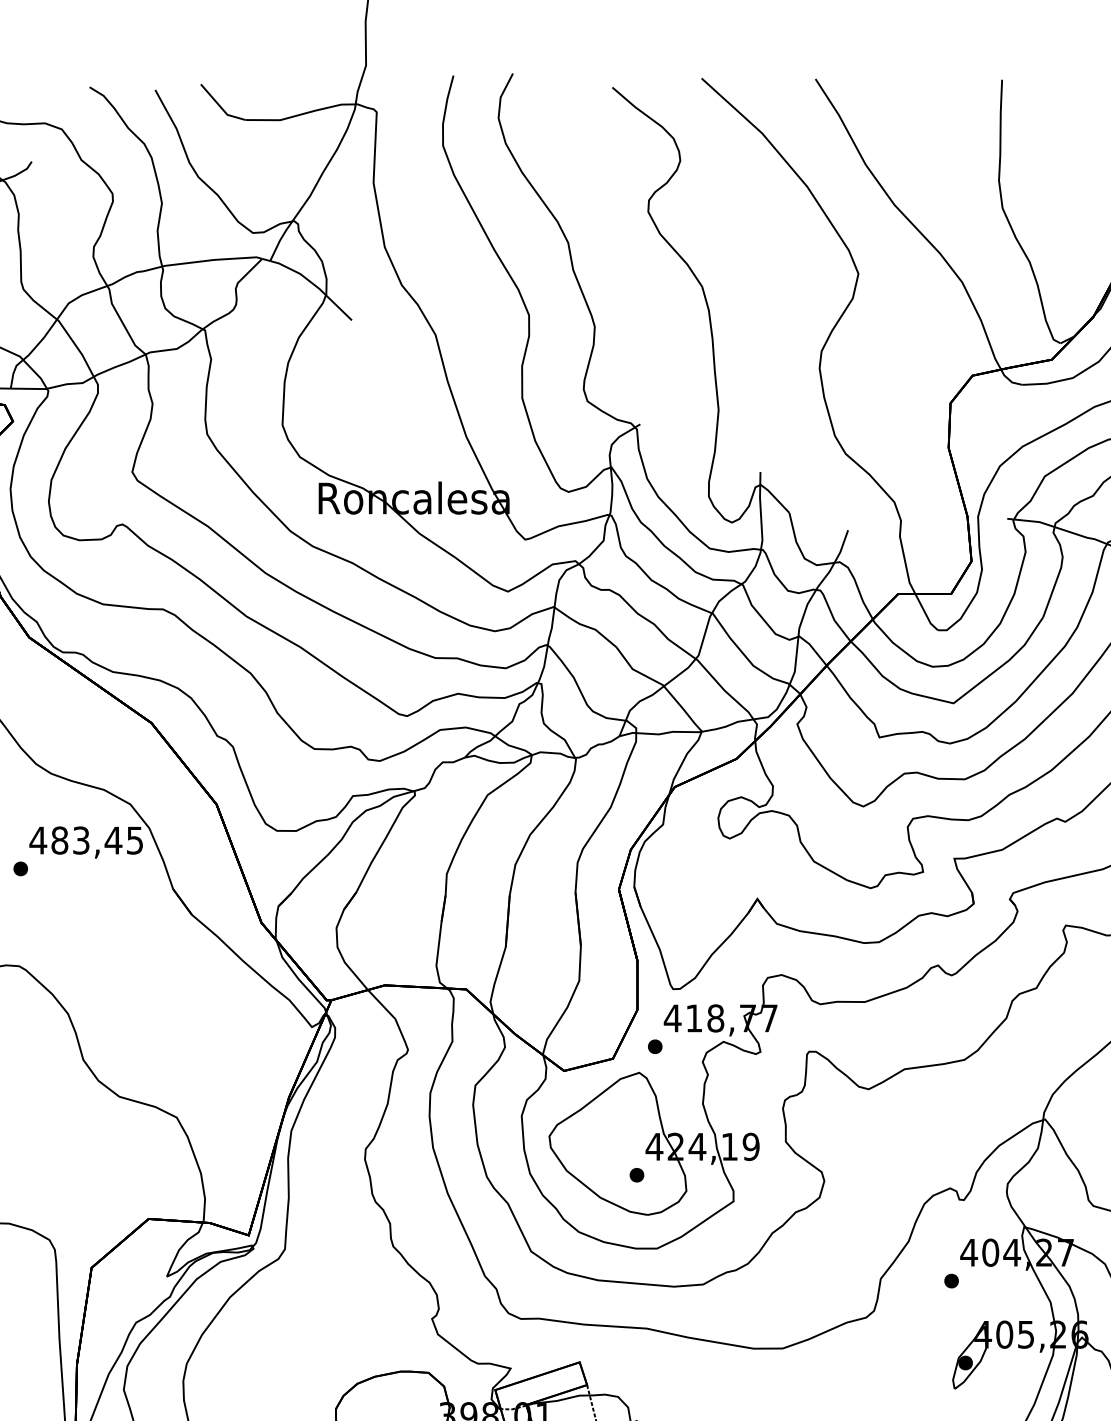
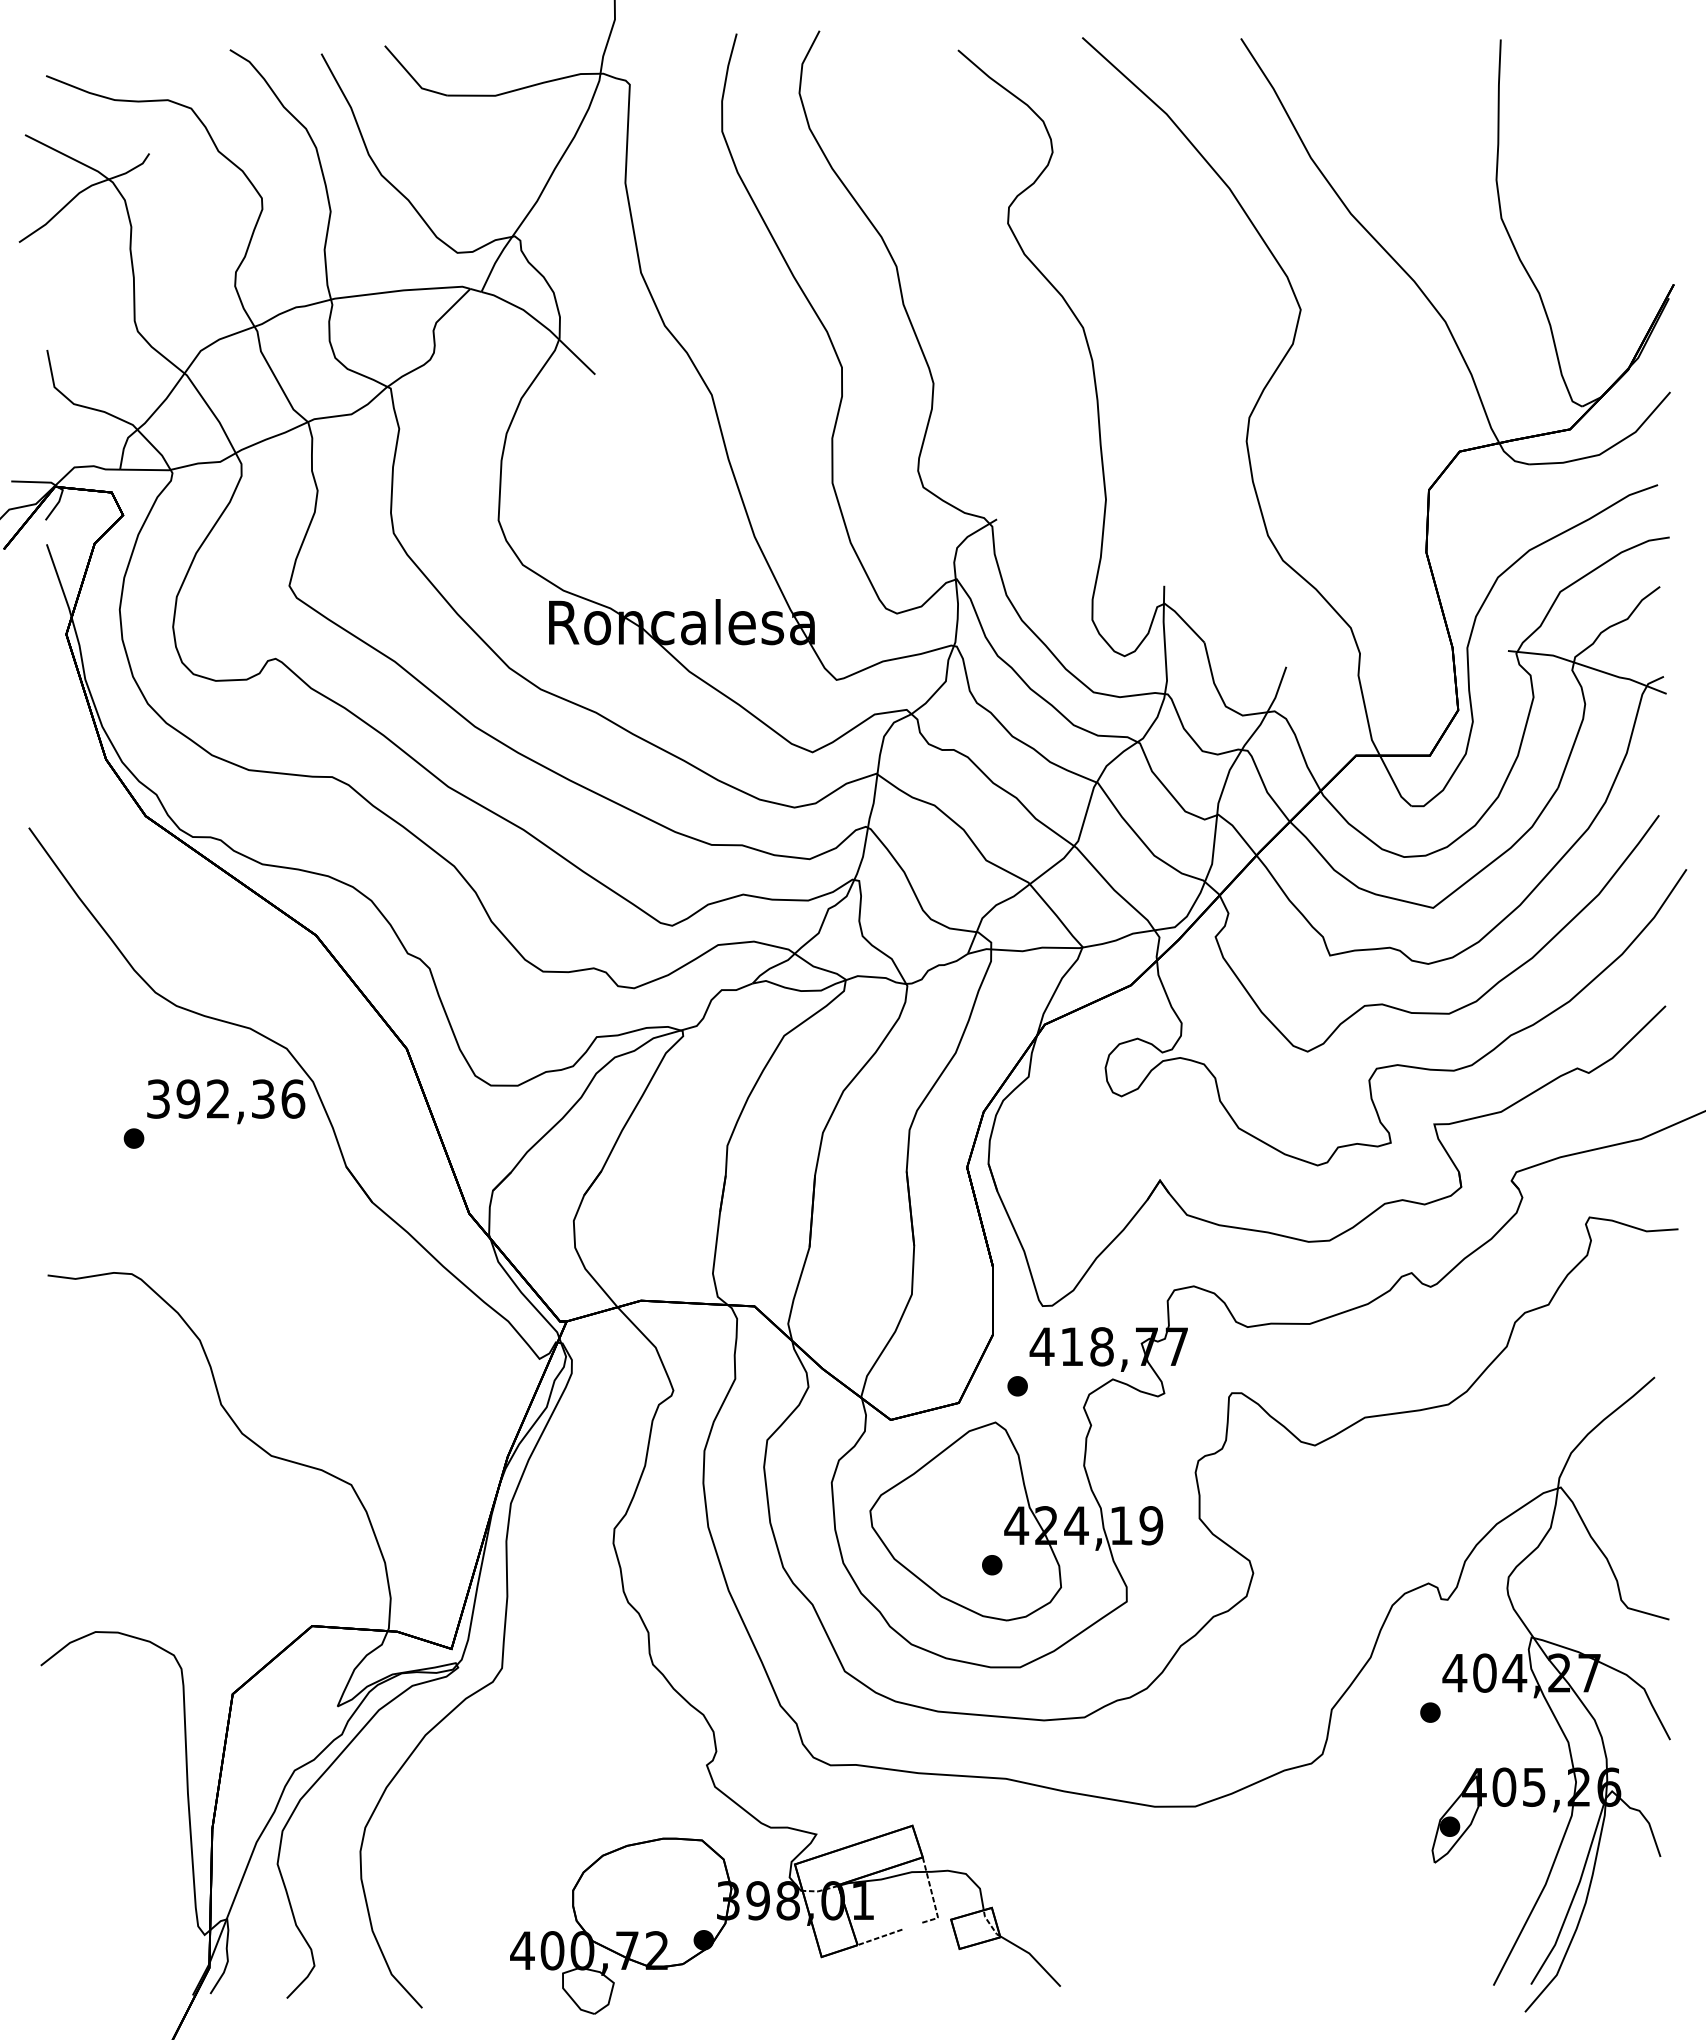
text: (86, 840) -> (225, 1098), 483,45 -> 392,36

